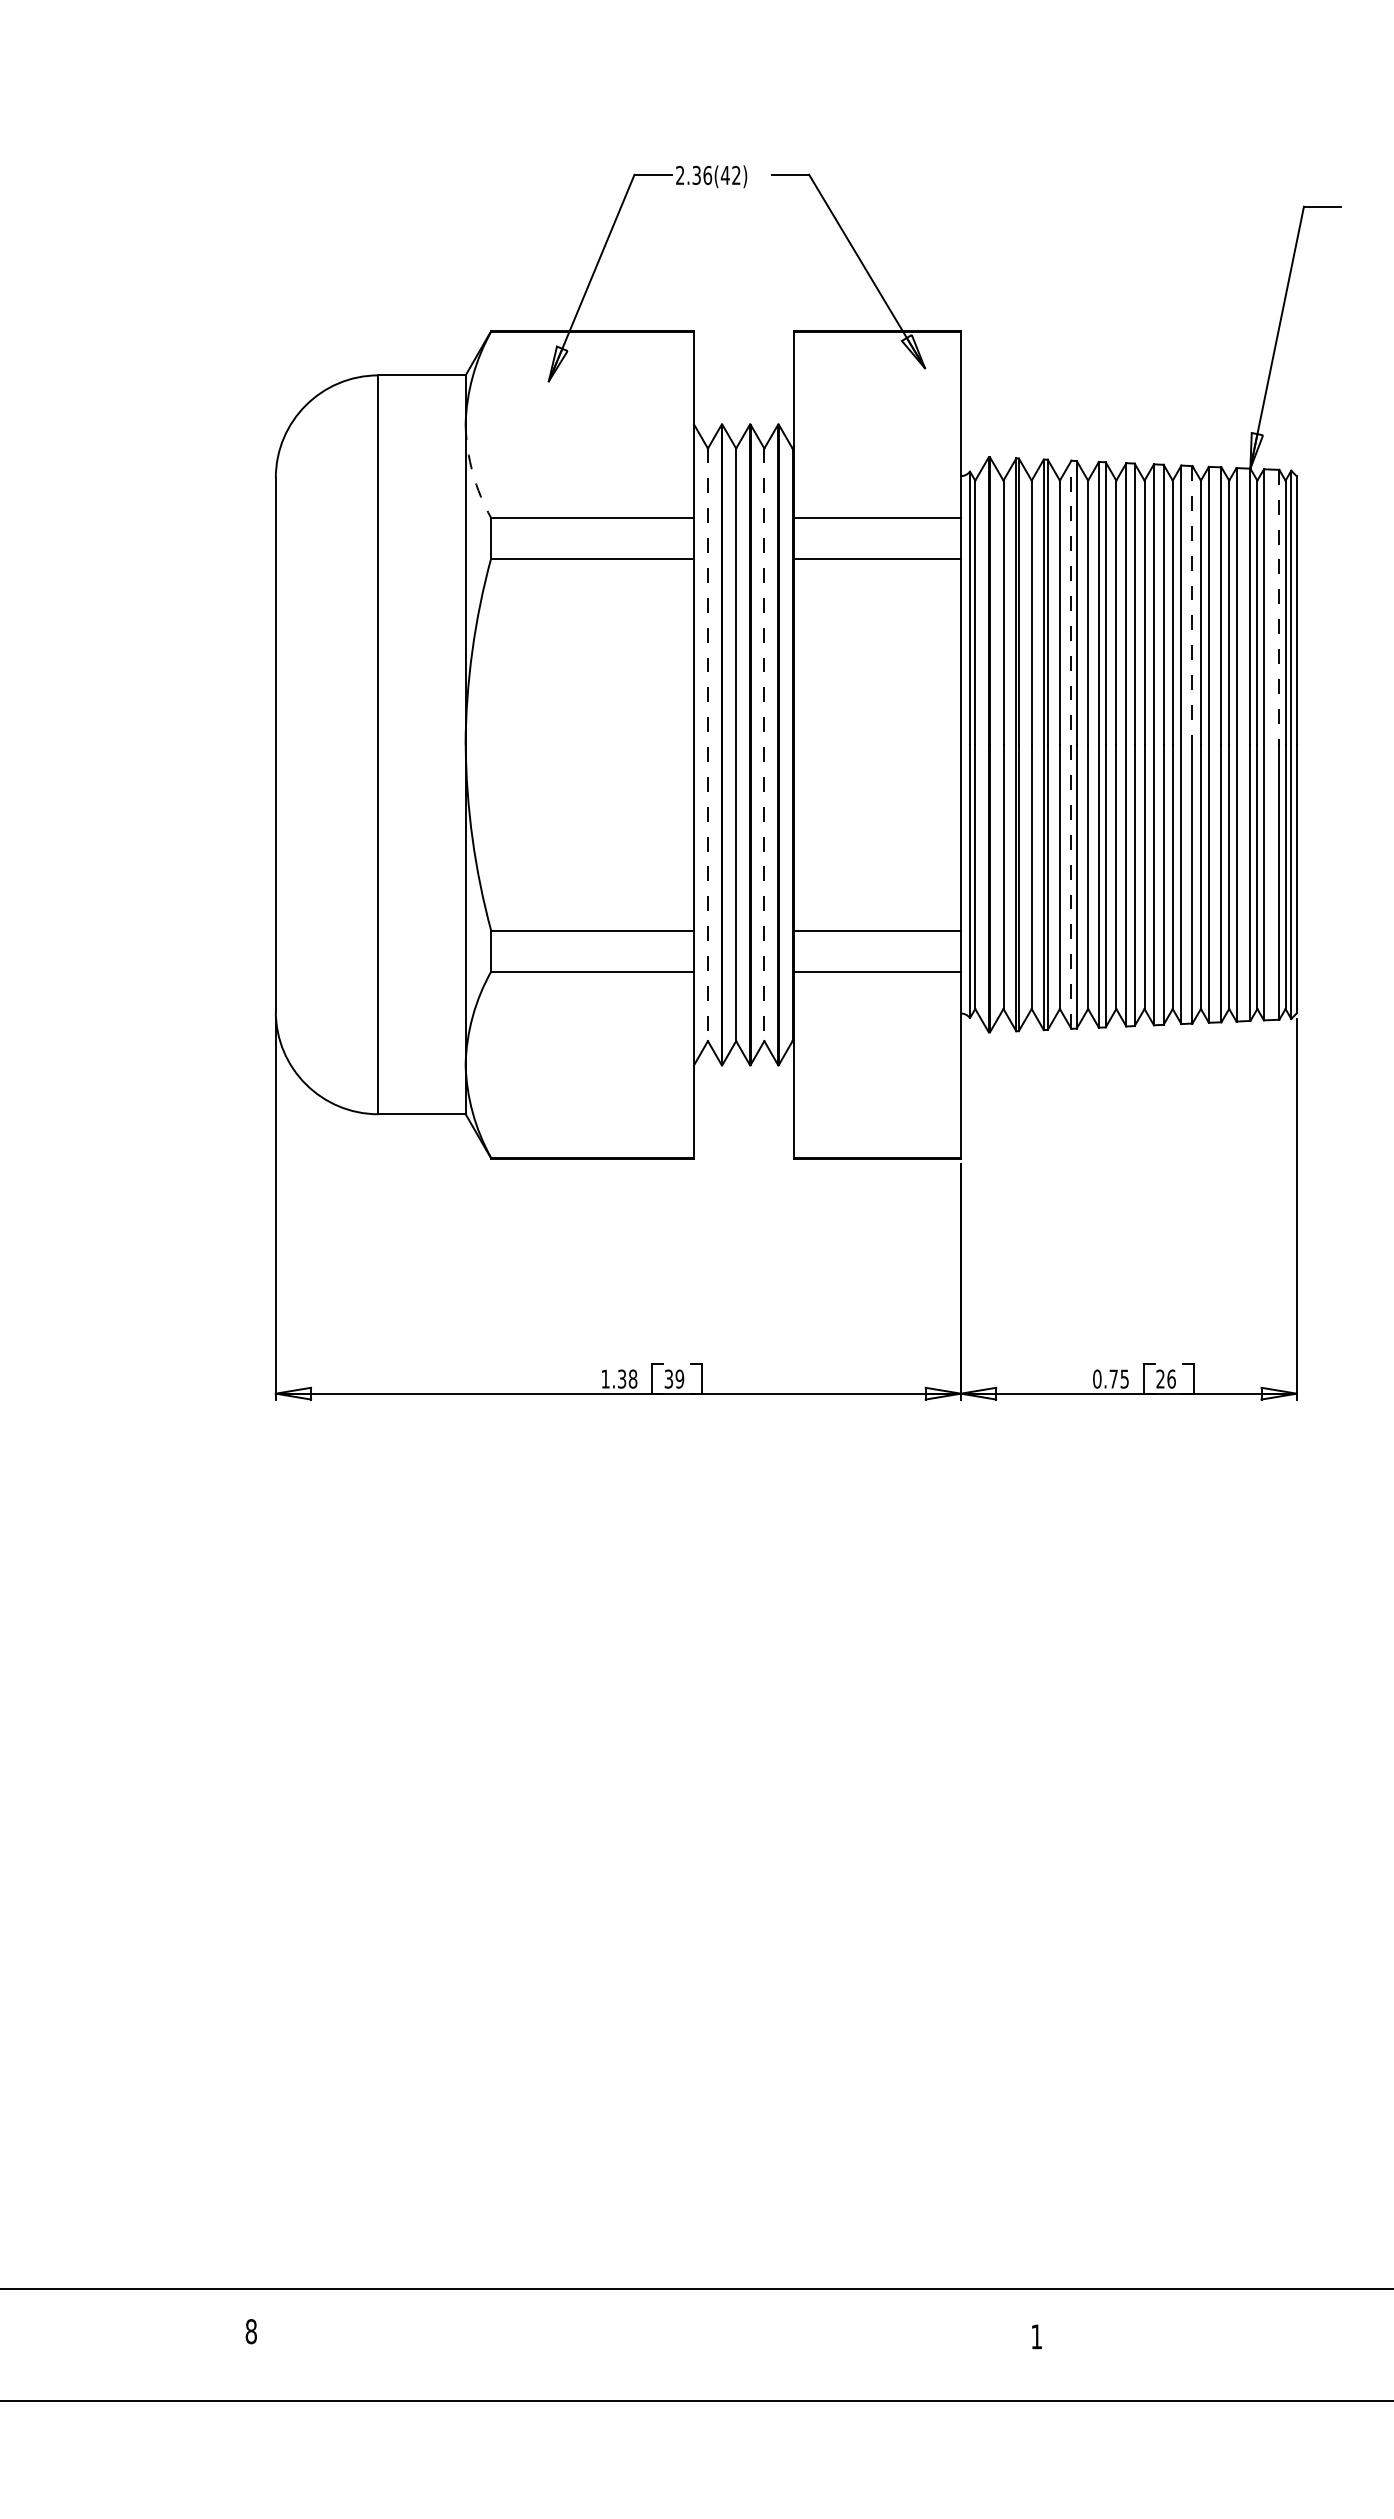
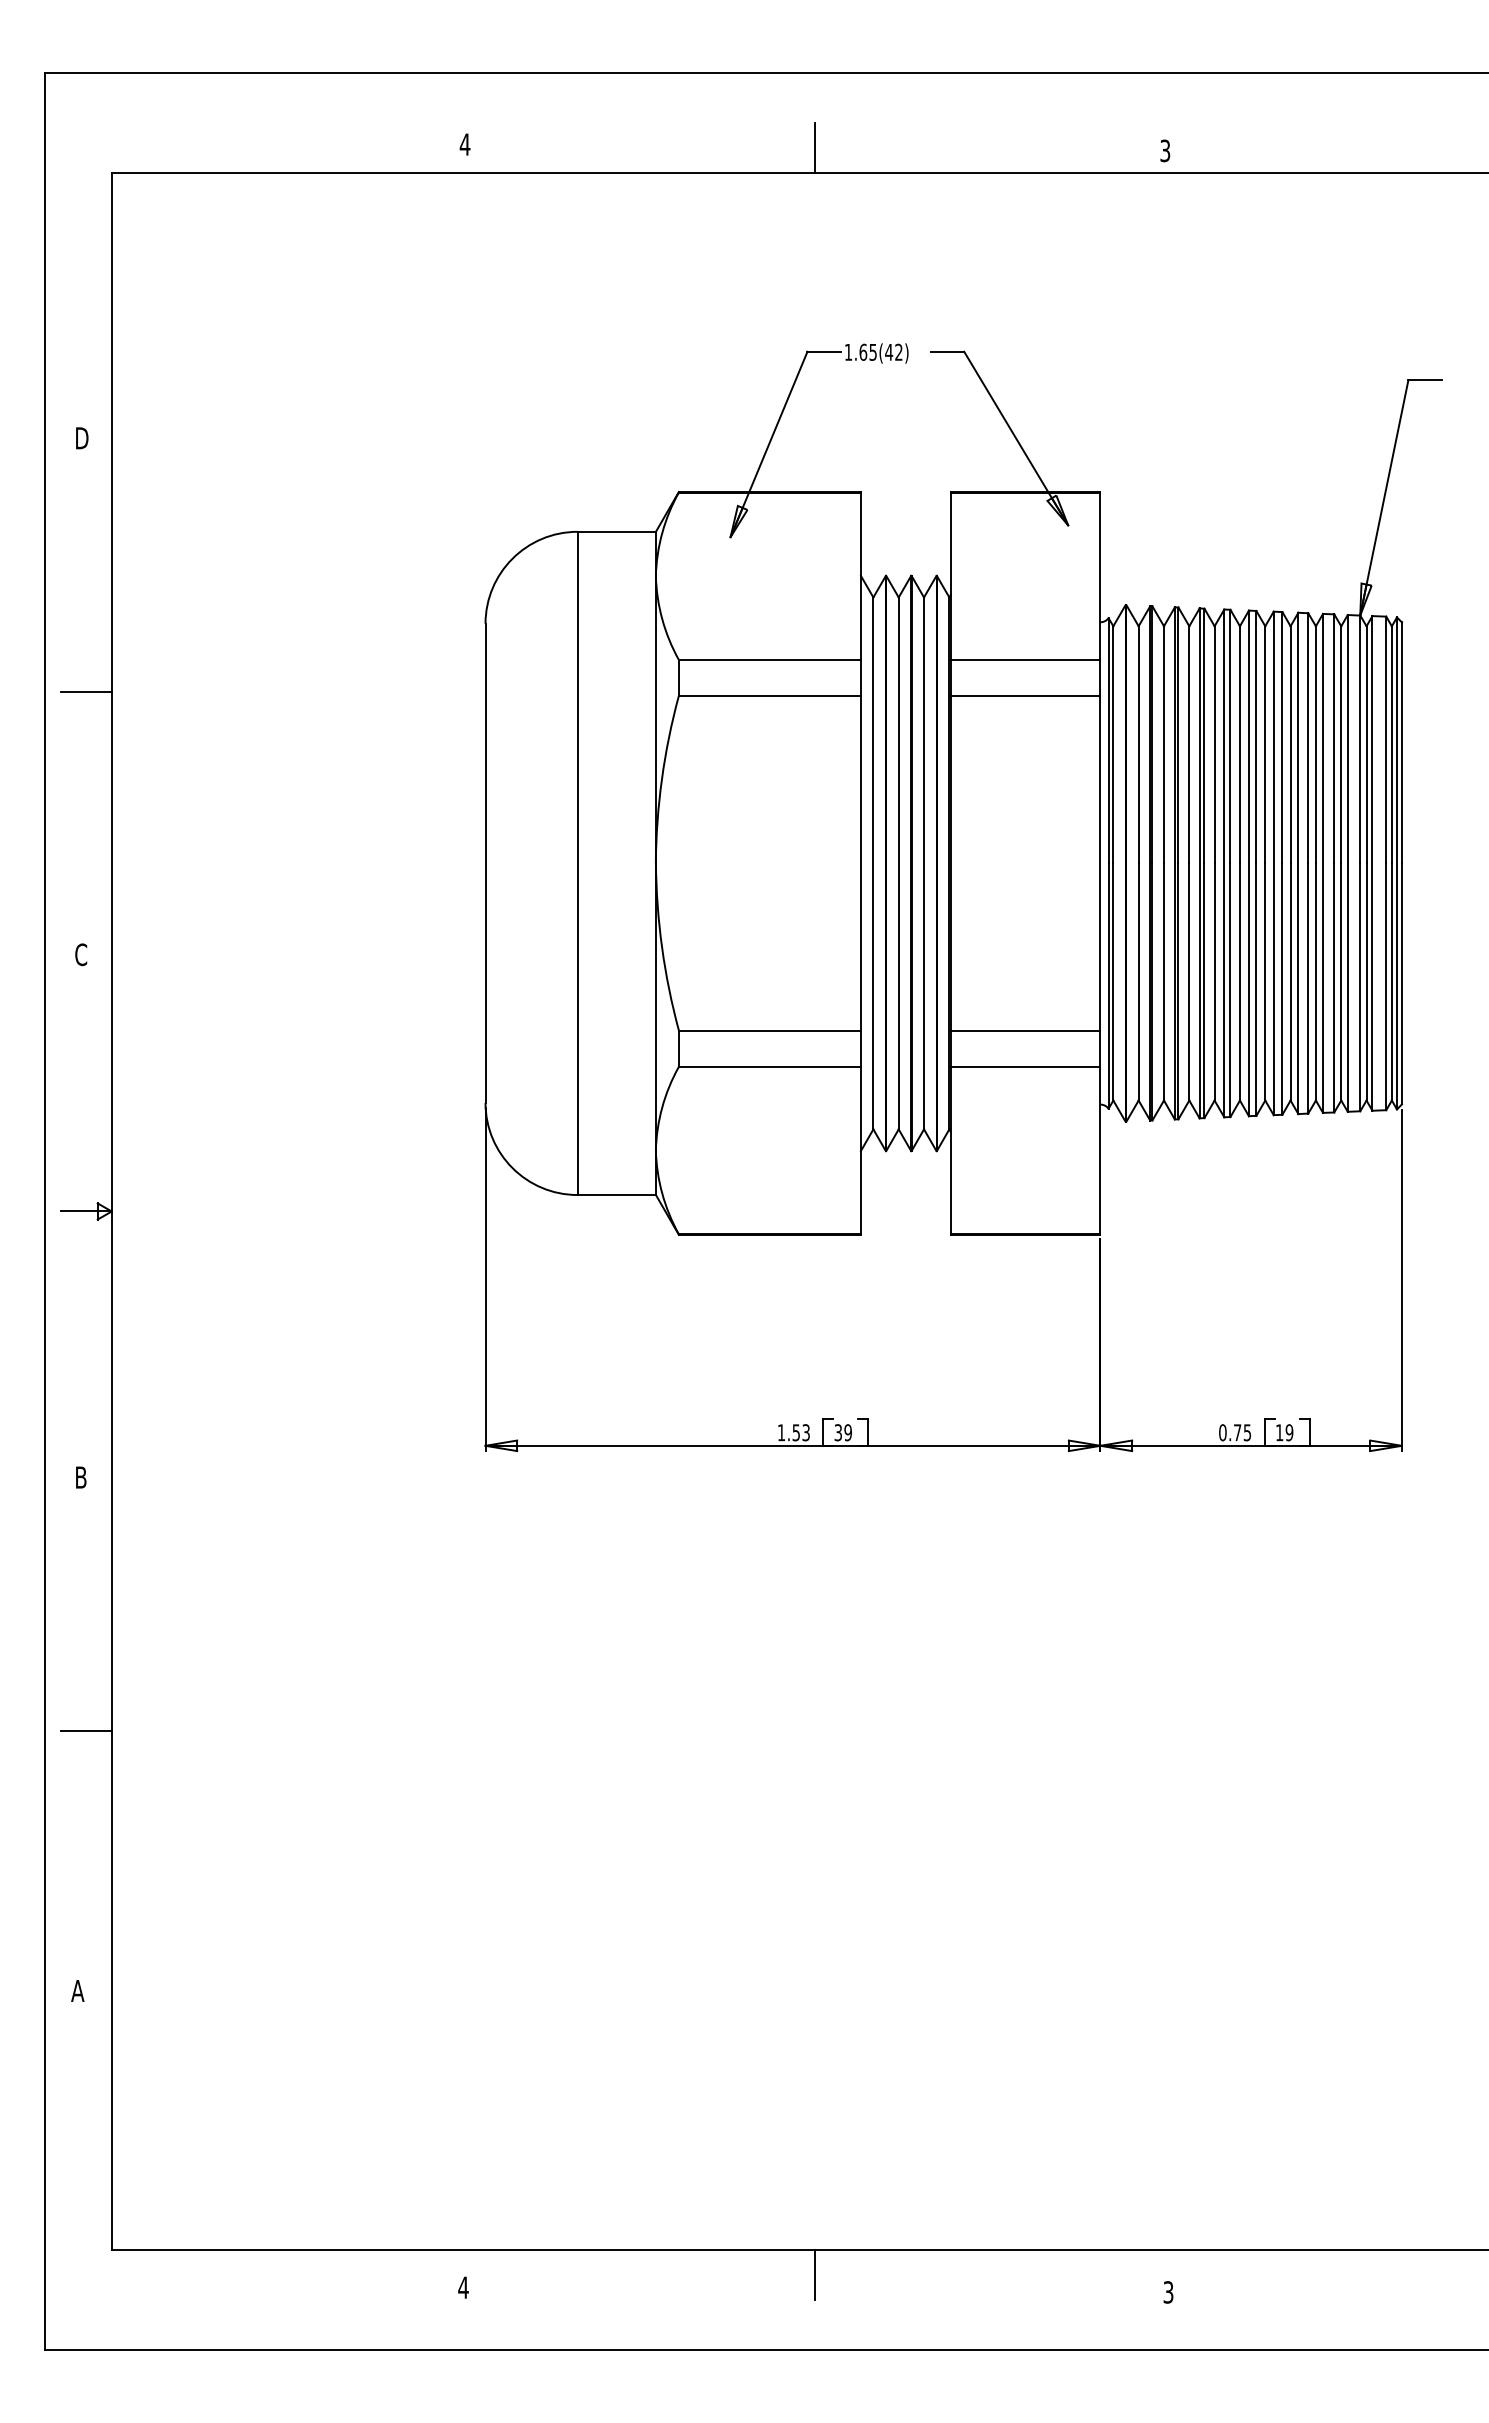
text: (693, 174) -> (860, 351), 2.36(42) -> 1.65(42)
arc: (472, 473) -> (662, 619), dashed -> solid
line: (1192, 605) -> (1308, 738), dashed -> solid
line: (1279, 607) -> (1386, 740), dashed -> solid
line: (708, 744) -> (873, 863), dashed -> solid
line: (764, 744) -> (924, 863), dashed -> solid
line: (1071, 744) -> (1199, 863), dashed -> solid
text: (627, 1378) -> (801, 1432), 1.38 -> 1.53
text: (1165, 1378) -> (1284, 1432), 26 -> 19
line: (643, 2316) -> (815, 2274), added
text: (251, 2331) -> (463, 2287), 8 -> 4
text: (1036, 2336) -> (1168, 2292), 1 -> 3

